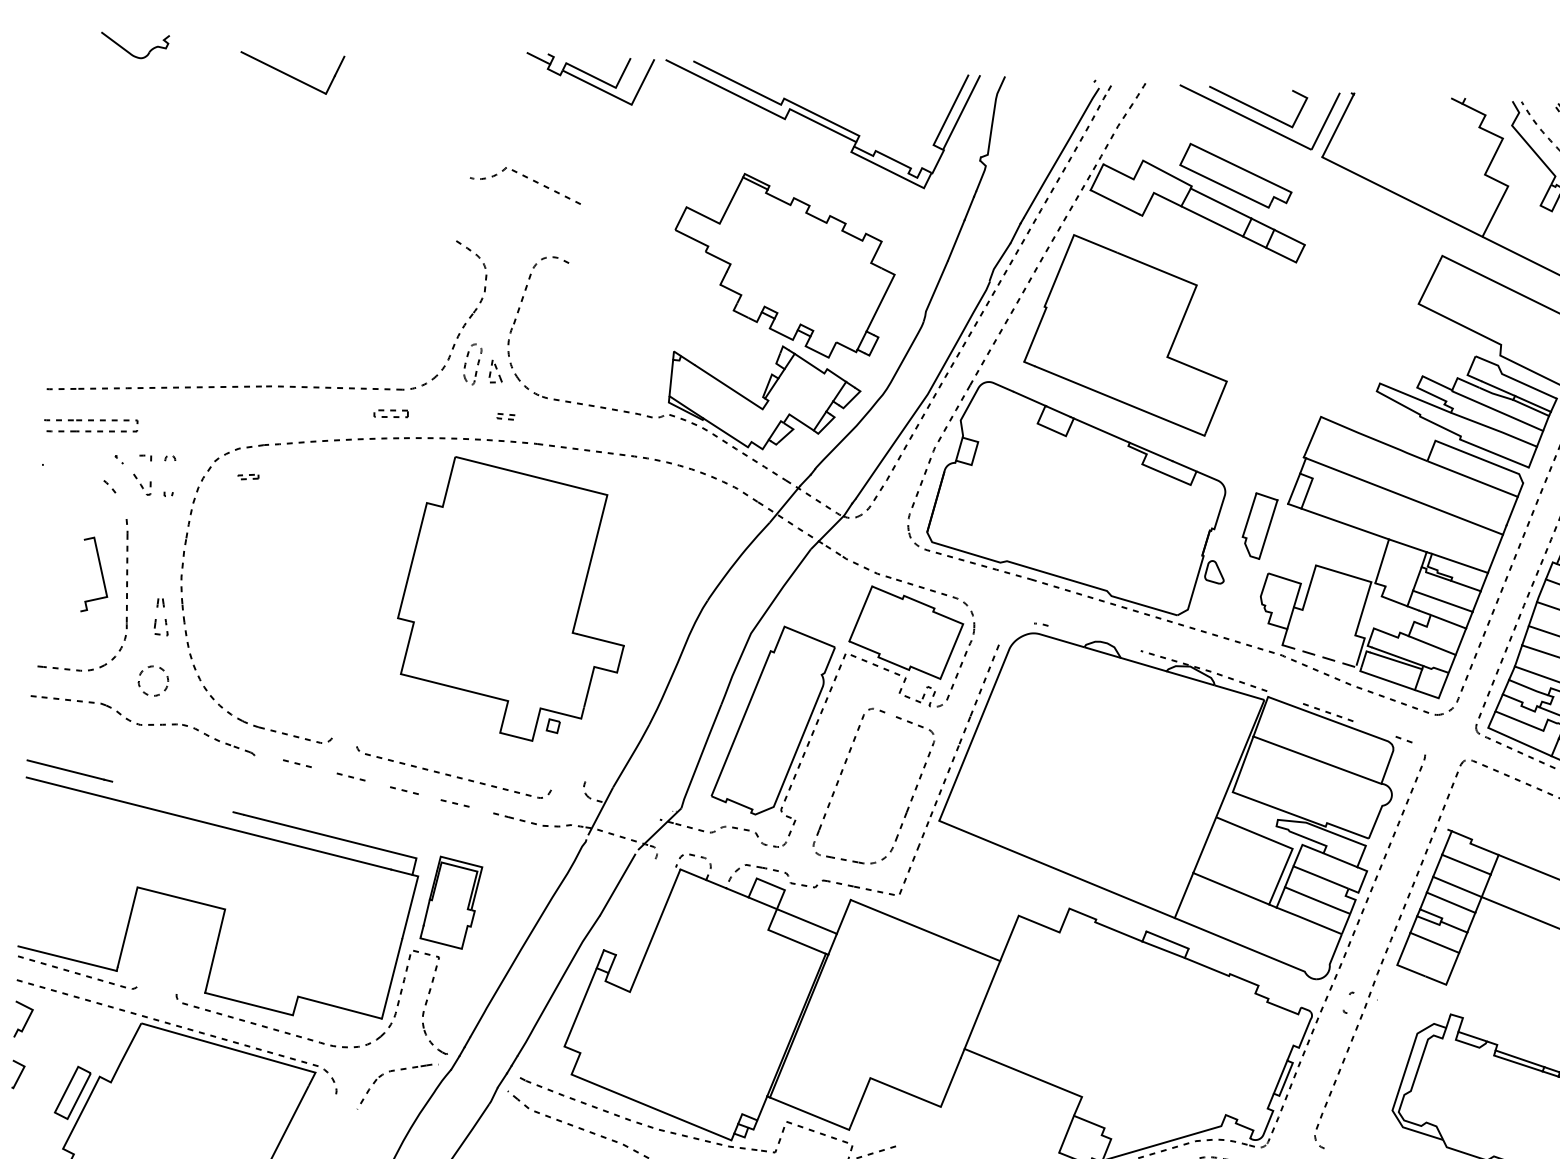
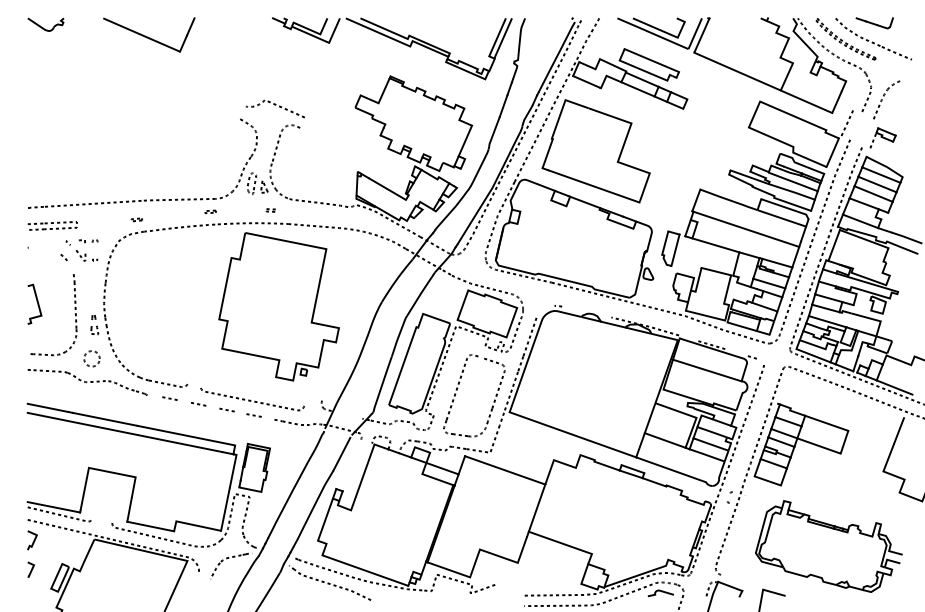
part: (134, 45) -> (45, 24), moved
part: (292, 72) -> (149, 34), size x1.67
curve: (524, 178) -> (274, 105), moved
part: (391, 413) -> (210, 211), size x0.62
part: (247, 476) -> (136, 219), moved
curve: (99, 569) -> (36, 301), moved
line: (1322, 657) -> (707, 316), dashed -> solid
line: (171, 795) -> (104, 418), added

